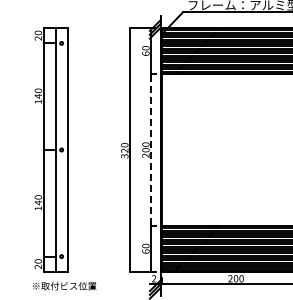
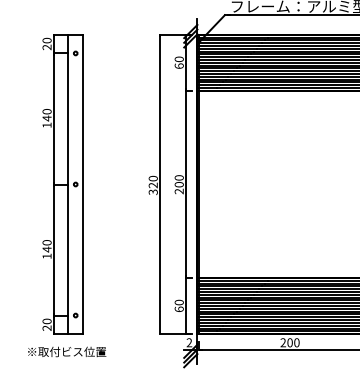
line: (151, 149) -> (186, 183), dashed -> solid
text: (64, 286) -> (66, 352), moved

